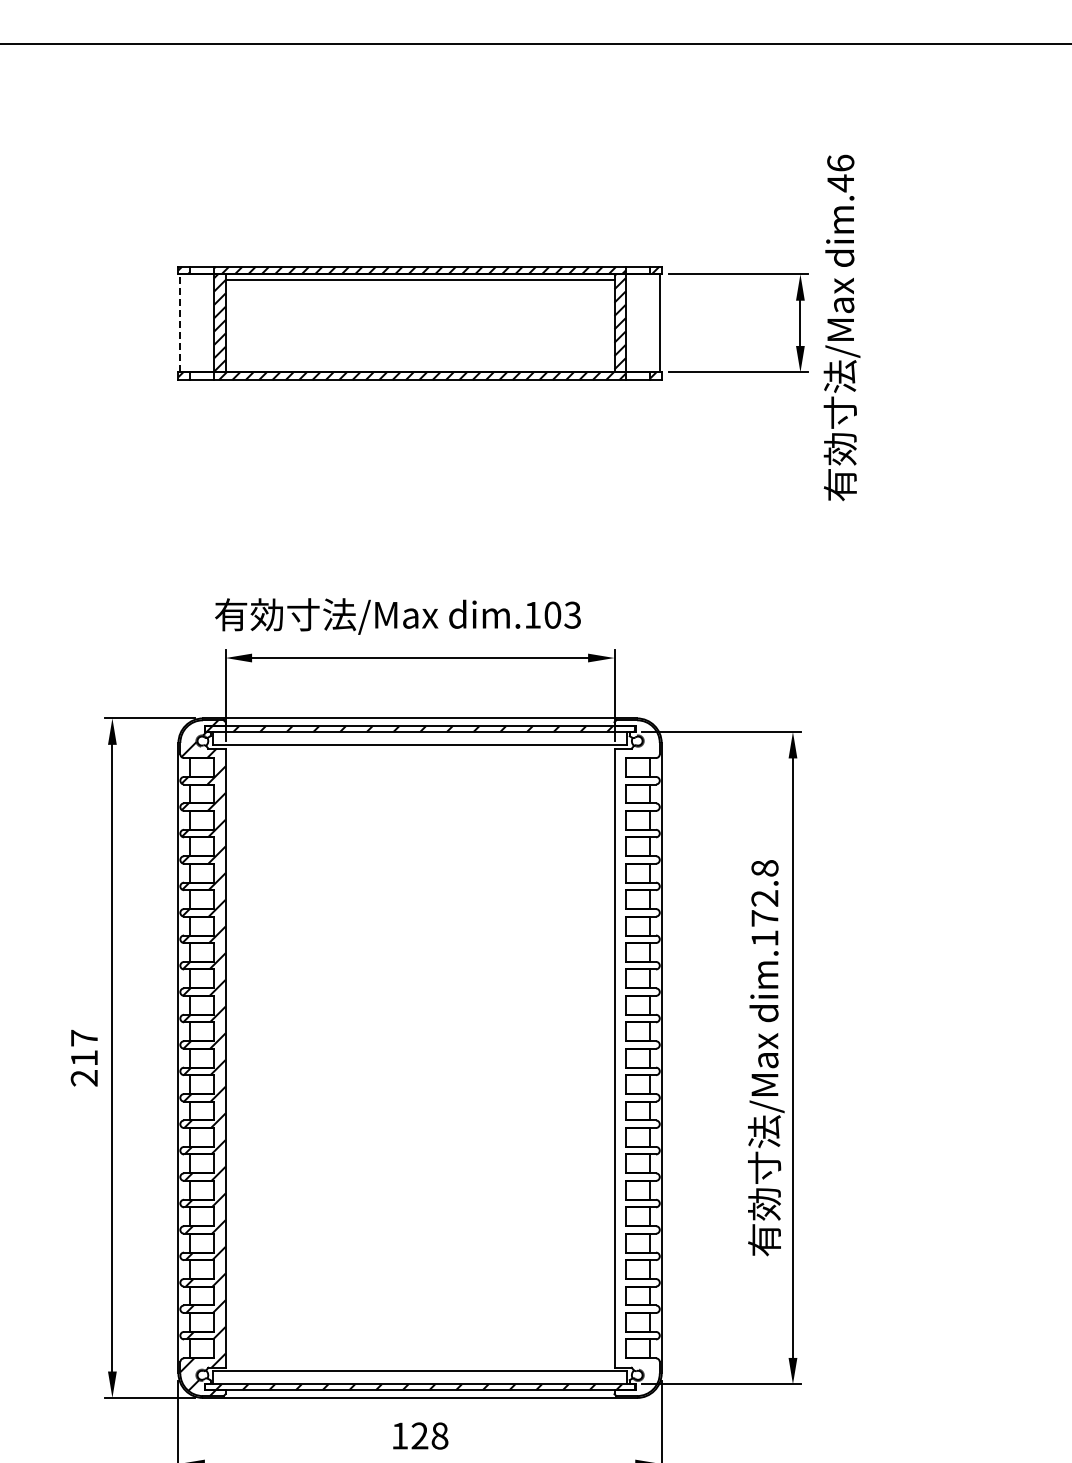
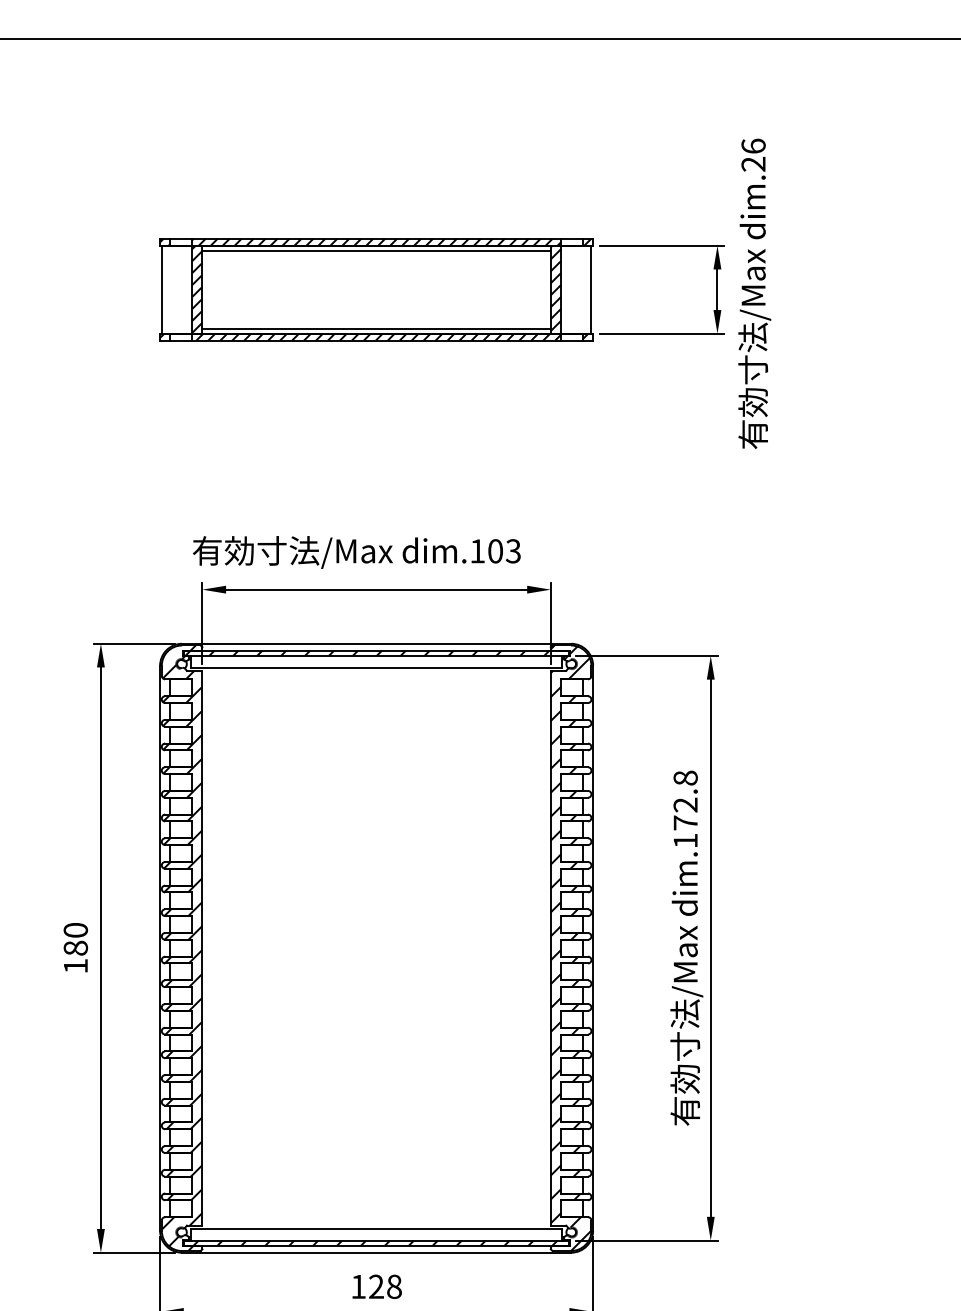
text: (840, 183) -> (753, 164), dim.46 -> dim.26
line: (180, 322) -> (161, 288), dashed -> solid
line: (419, 366) -> (376, 328), added
text: (84, 1057) -> (75, 947), 217 -> 180
hatch: (636, 1058) -> (570, 948), added

